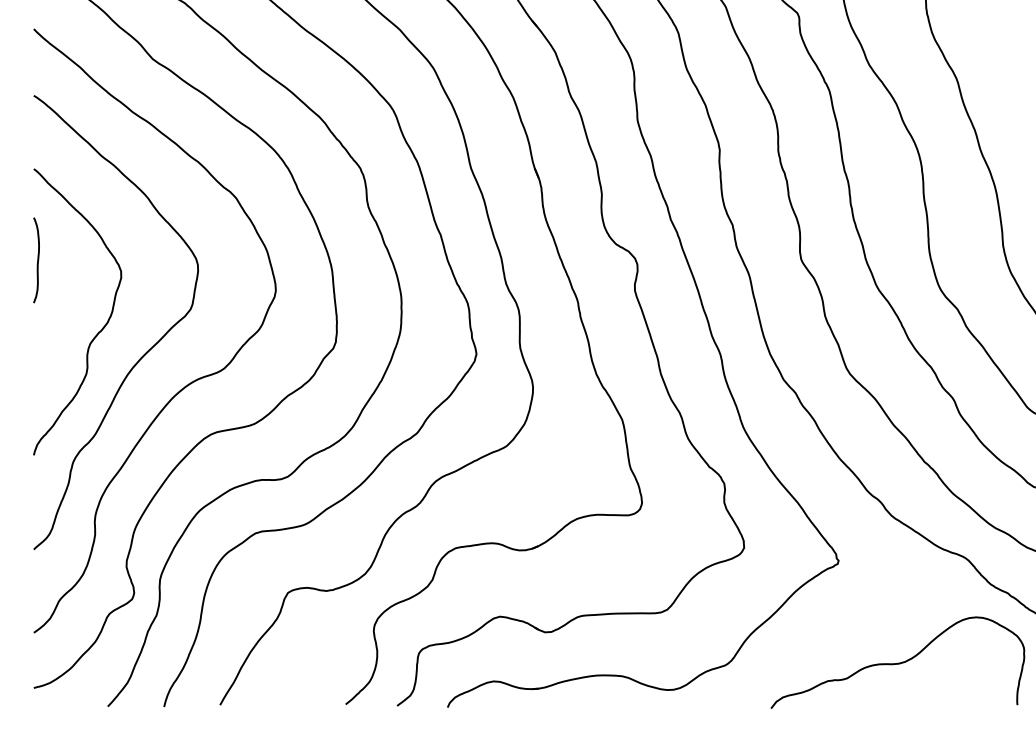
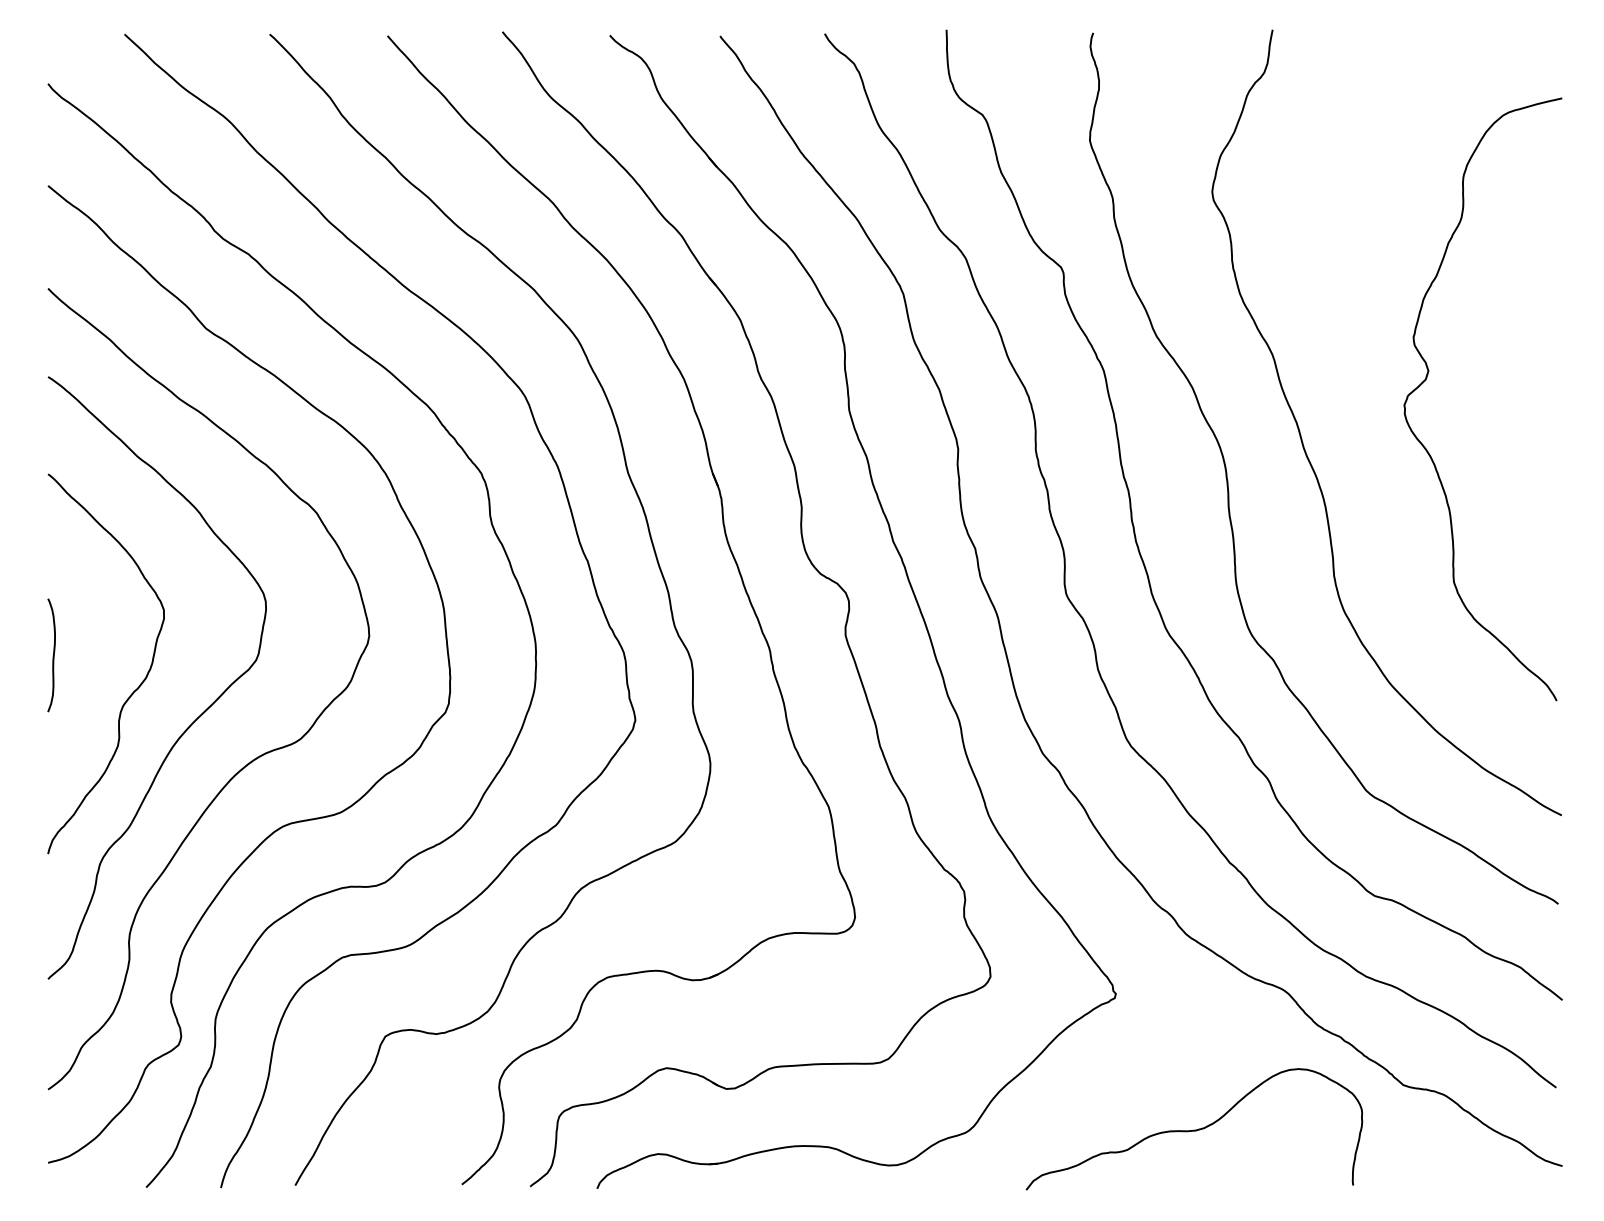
curve: (37, 261) -> (52, 656), moved

